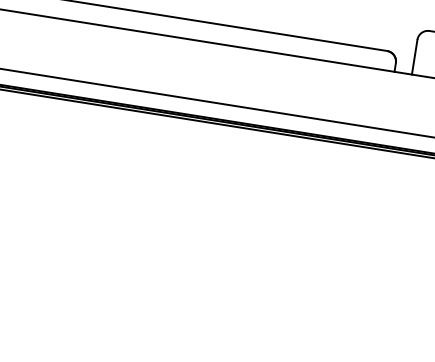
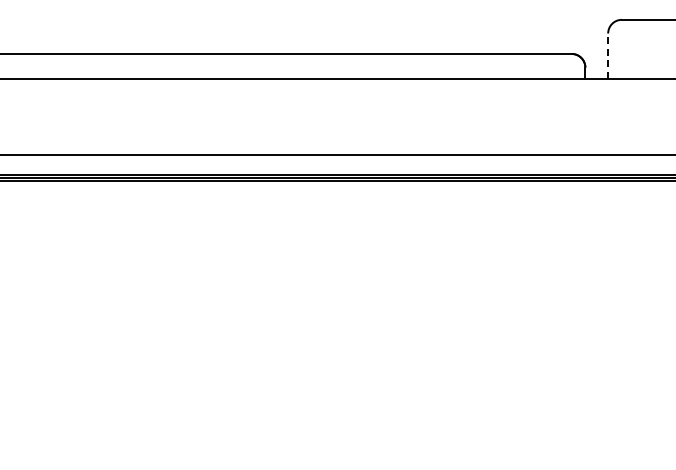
line: (414, 57) -> (608, 56), solid -> dashed

